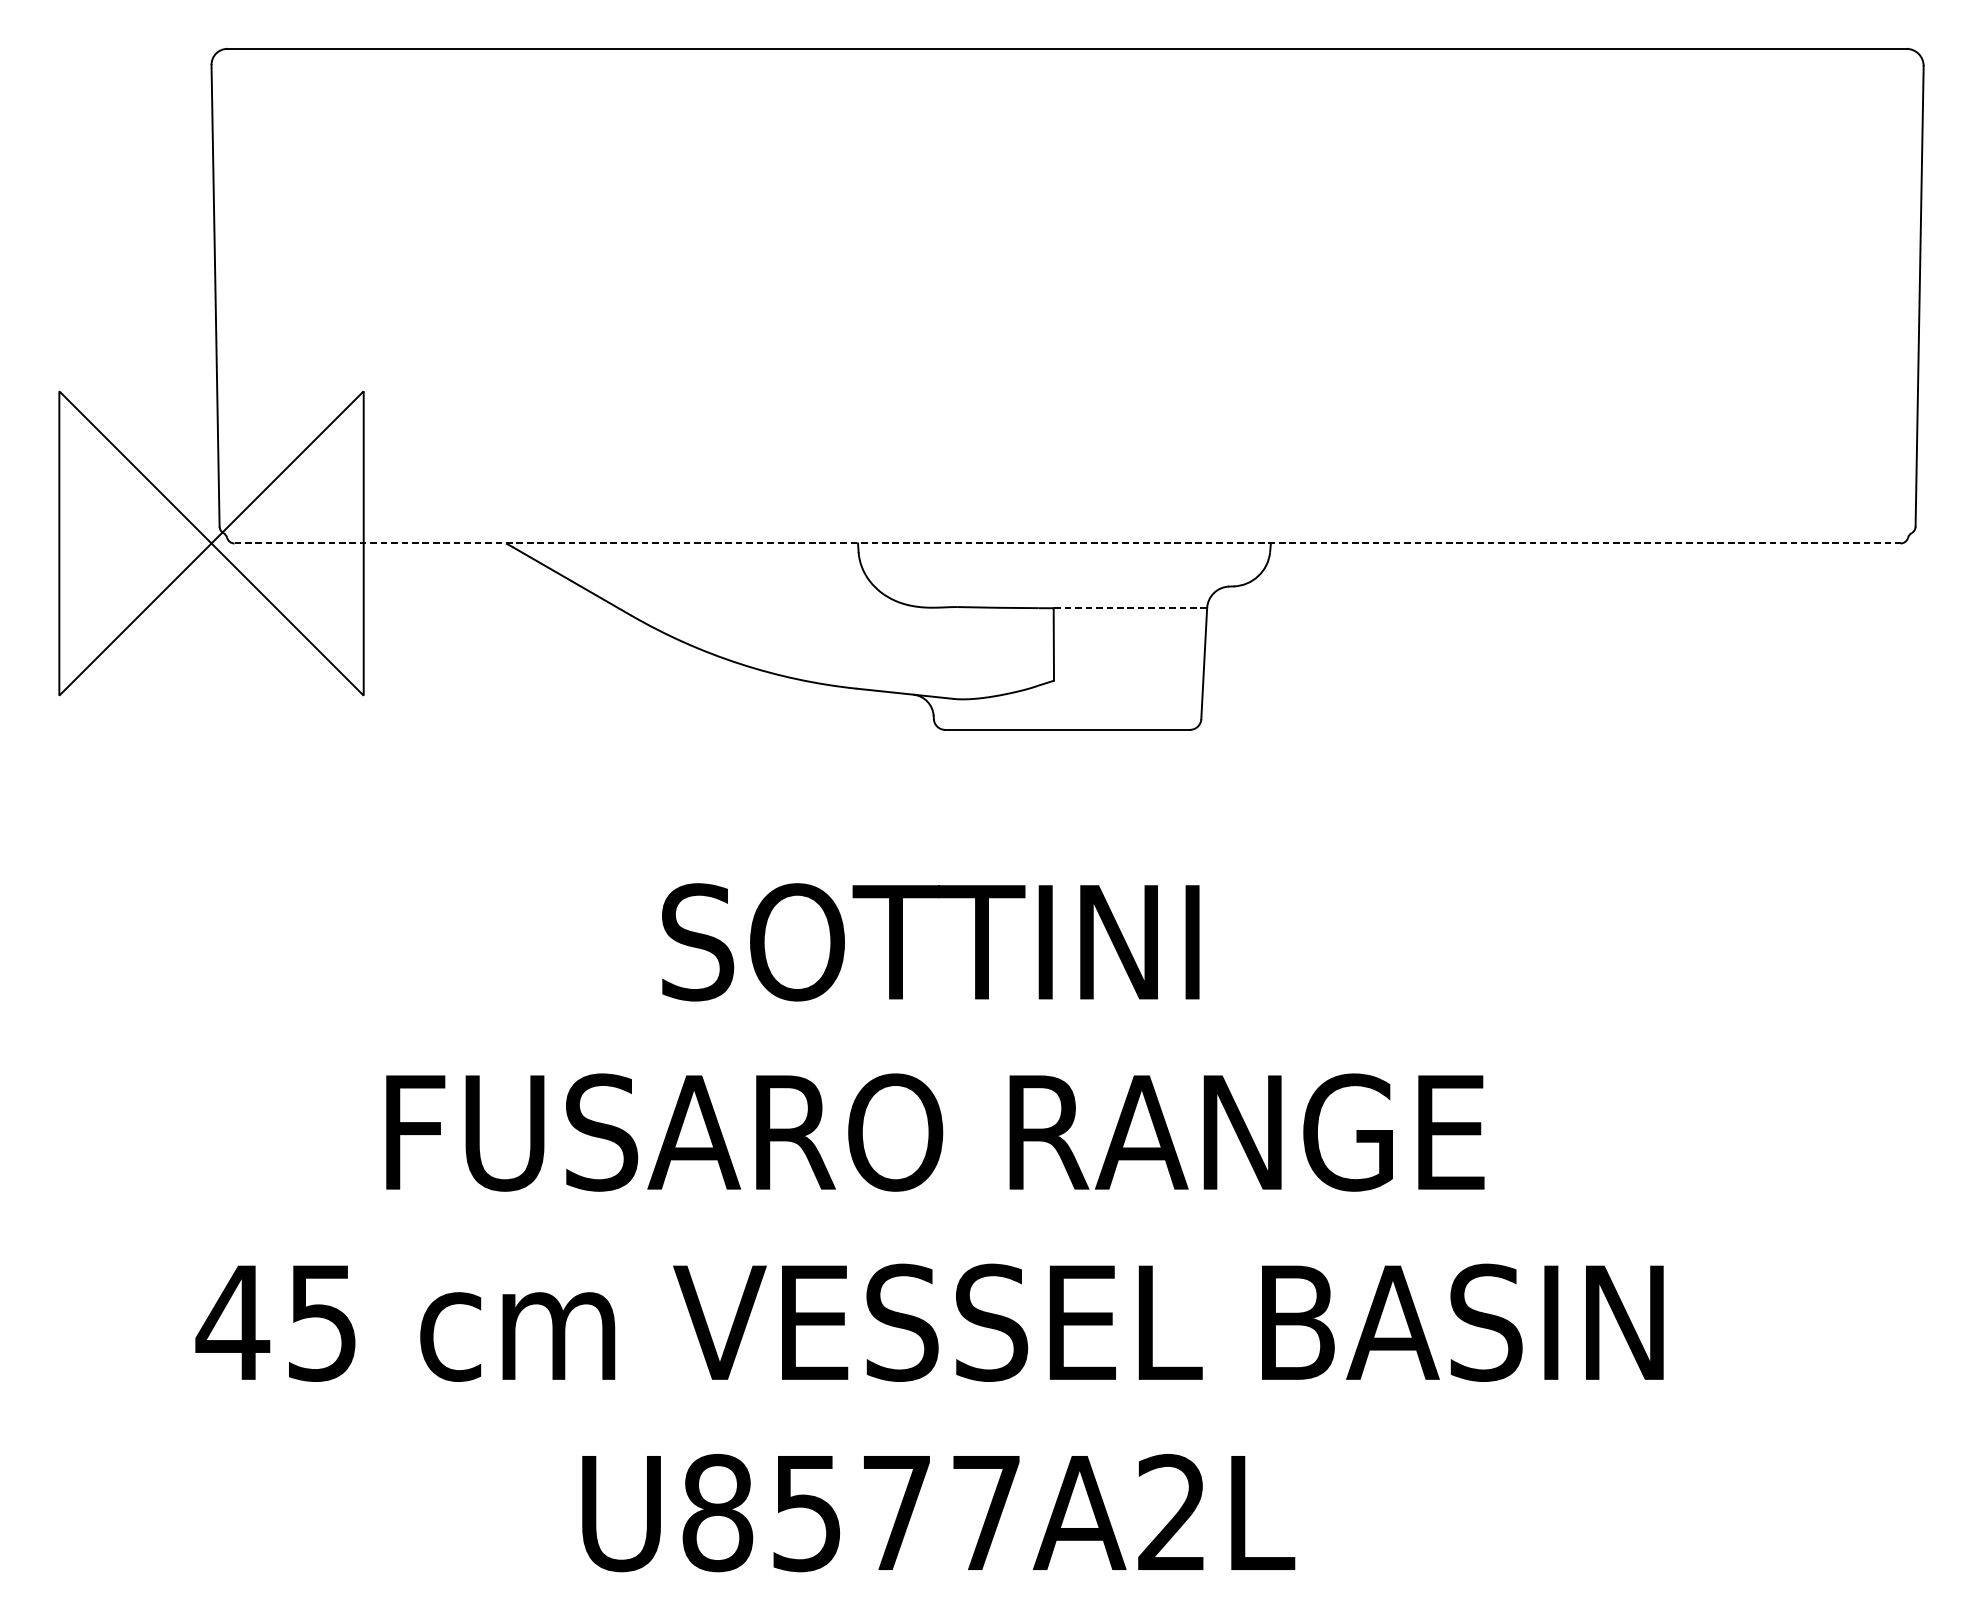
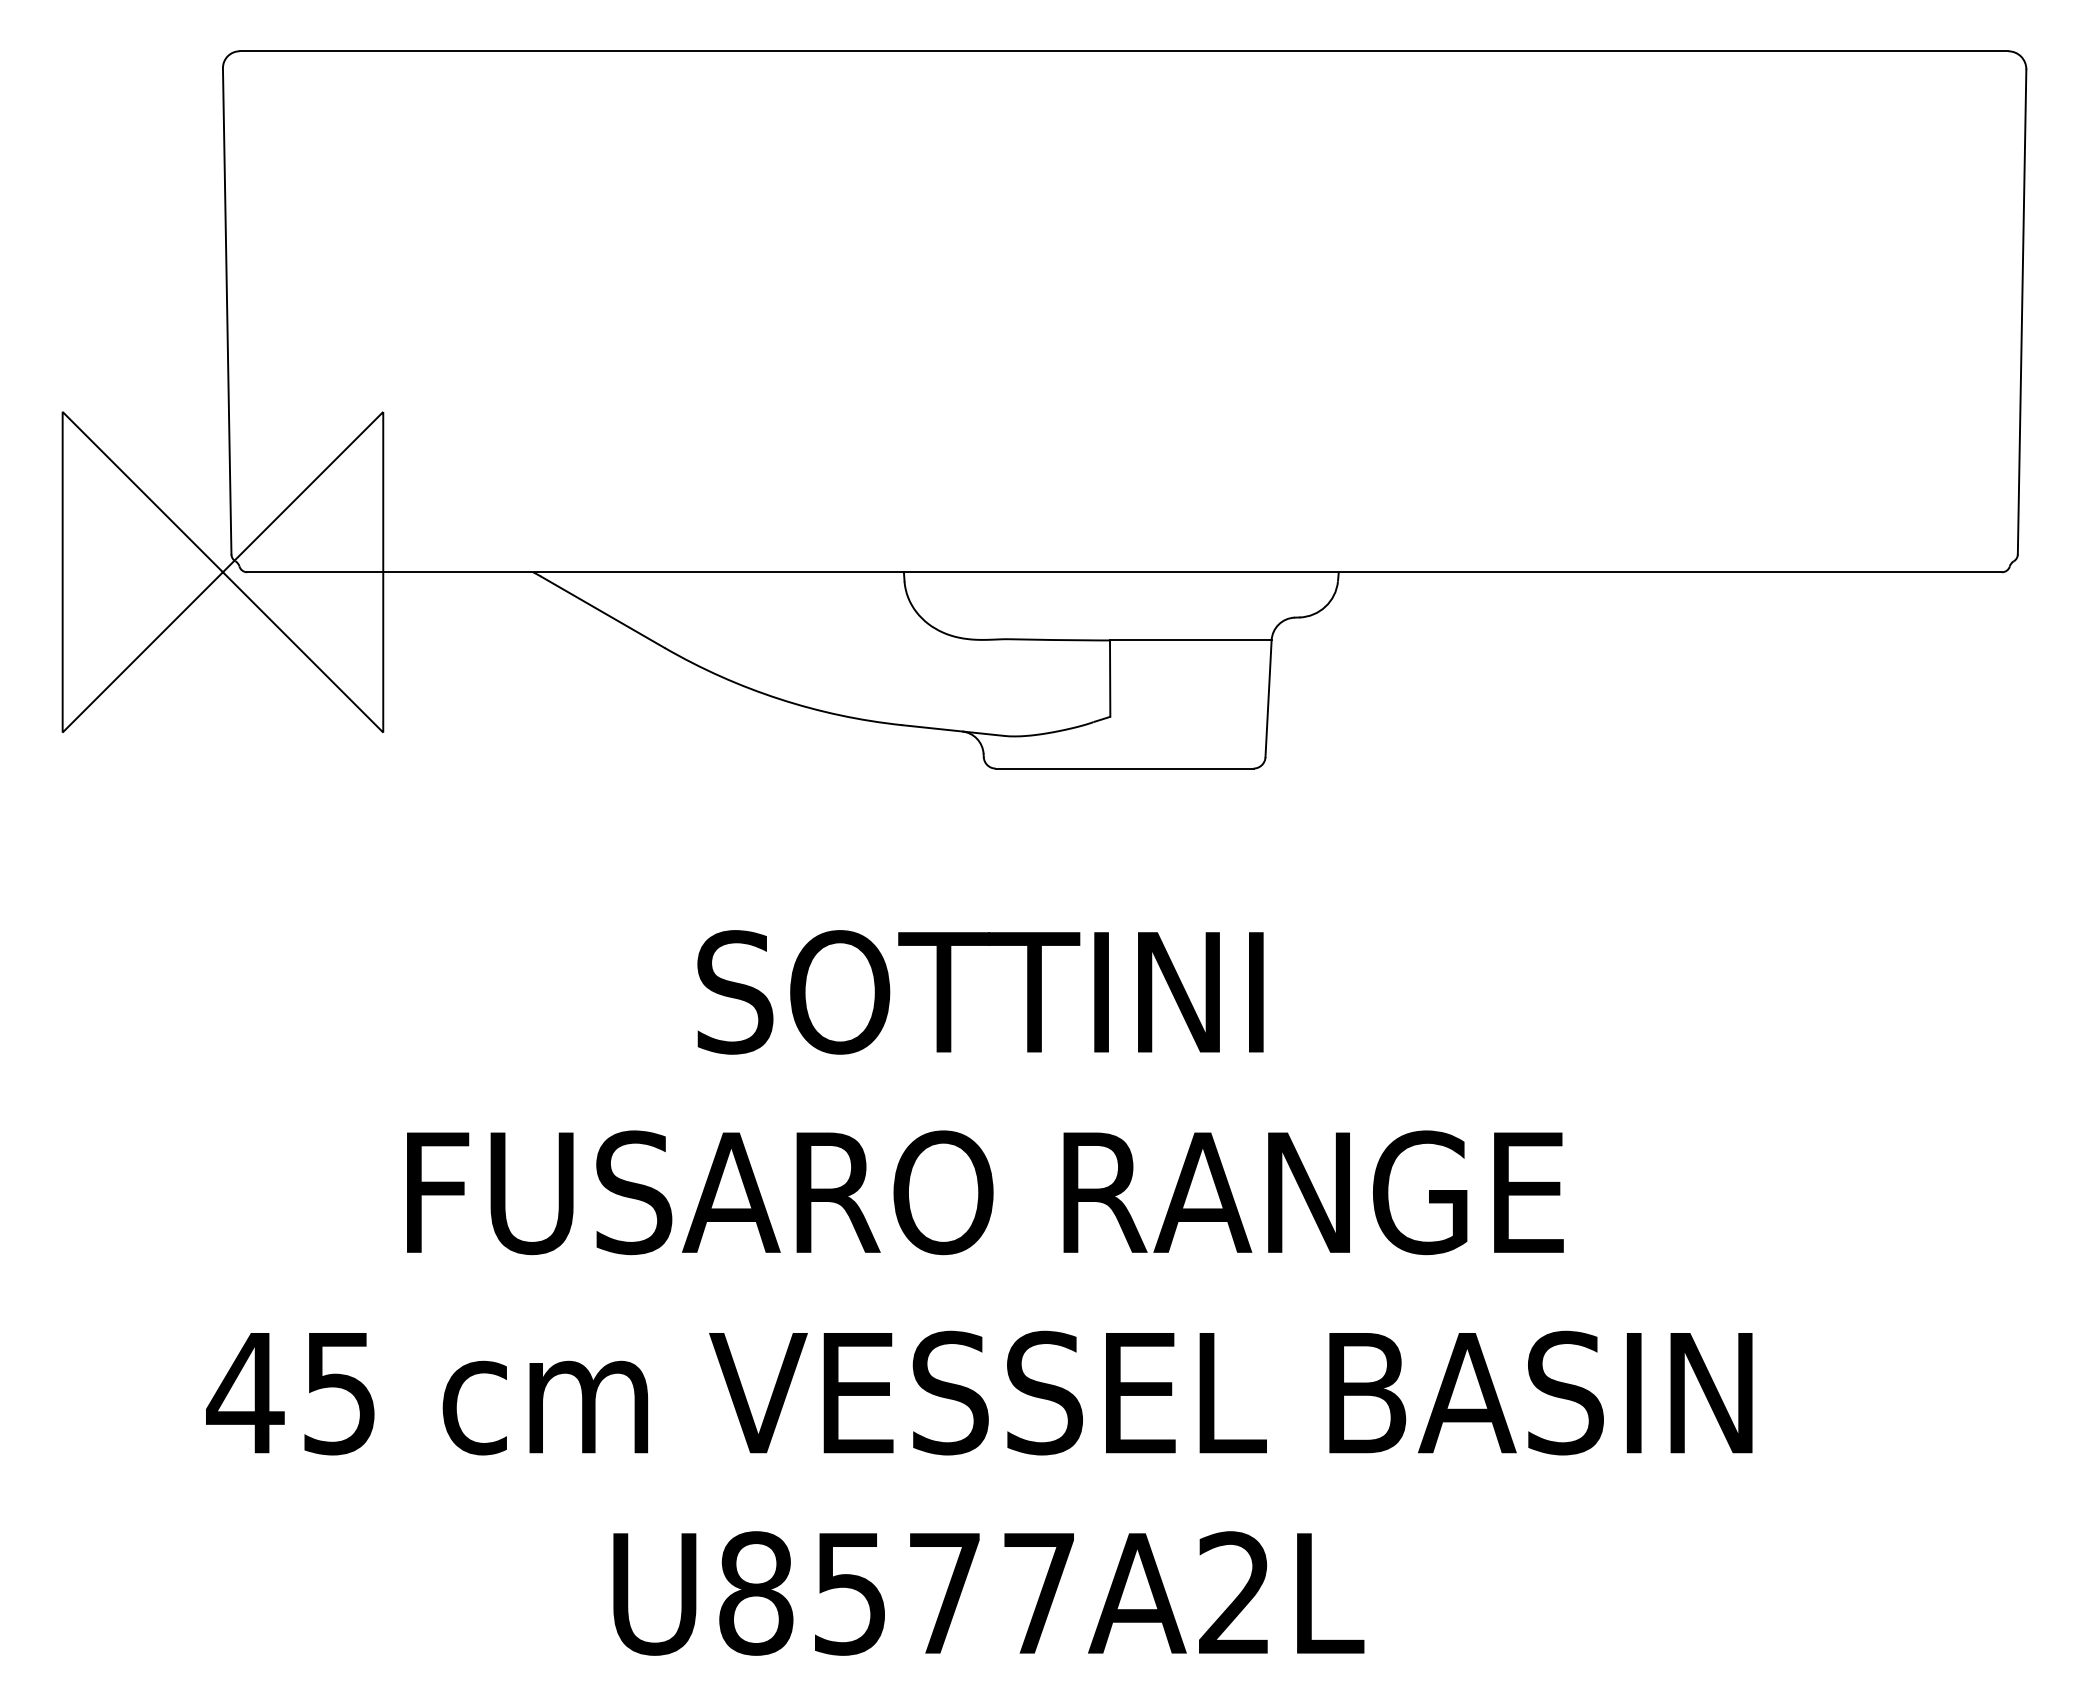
line: (1068, 543) -> (1125, 572), dashed -> solid
line: (1130, 608) -> (1190, 640), dashed -> solid

